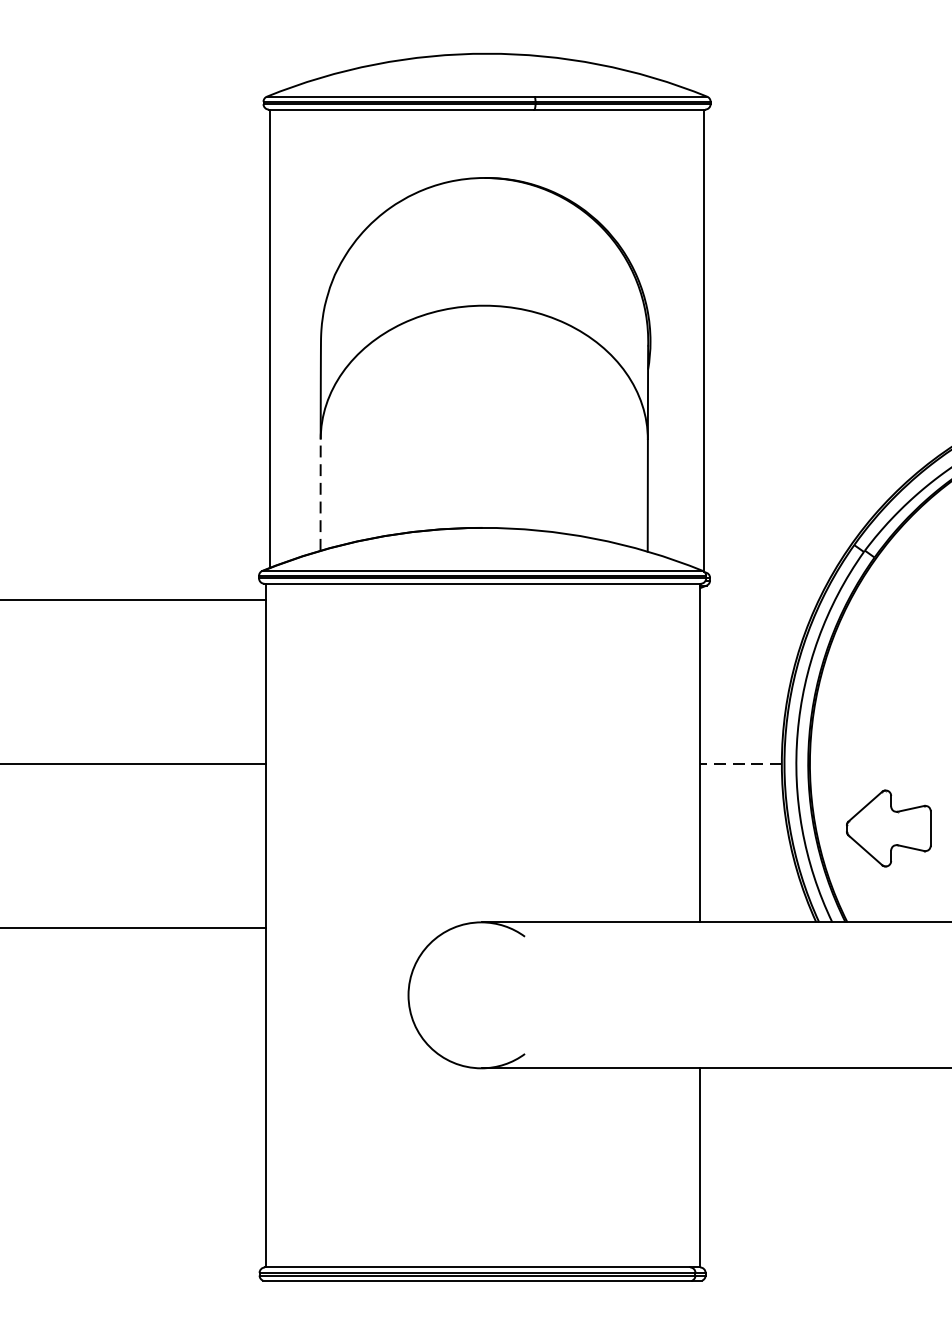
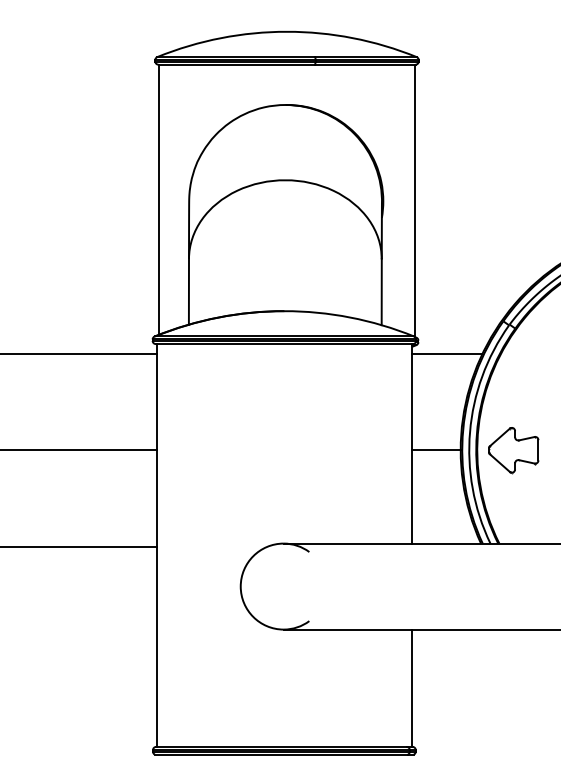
line: (319, 494) -> (188, 291), dashed -> solid
line: (759, 599) -> (447, 353), added
line: (739, 764) -> (435, 450), dashed -> solid
part: (888, 828) -> (513, 450), moved

